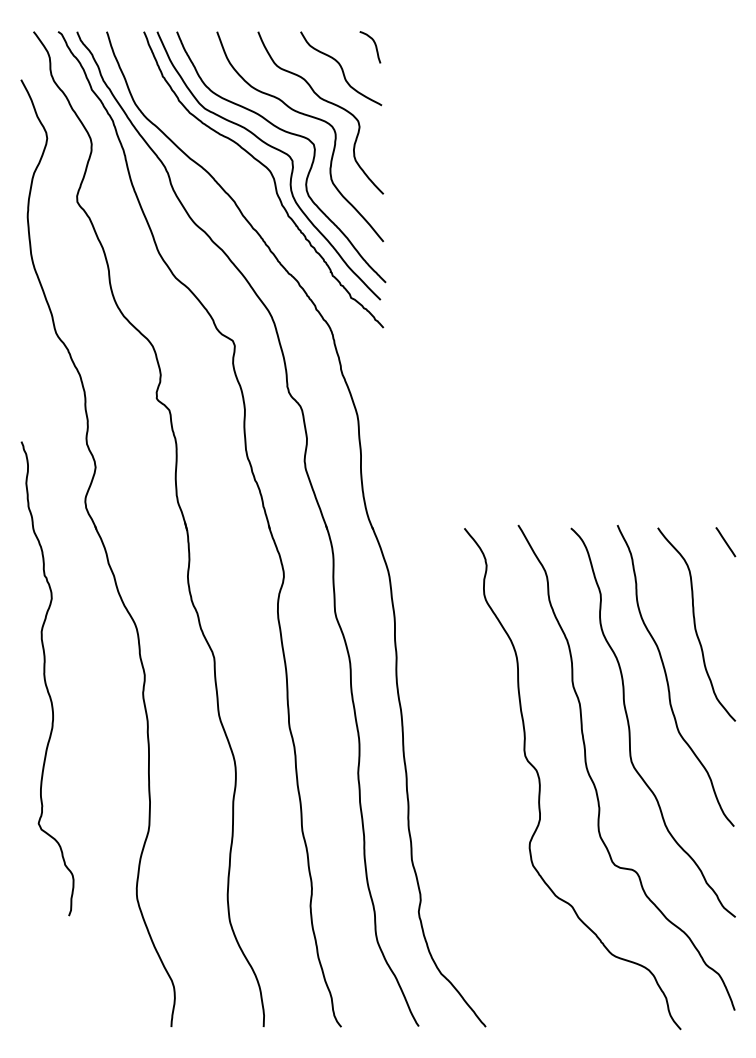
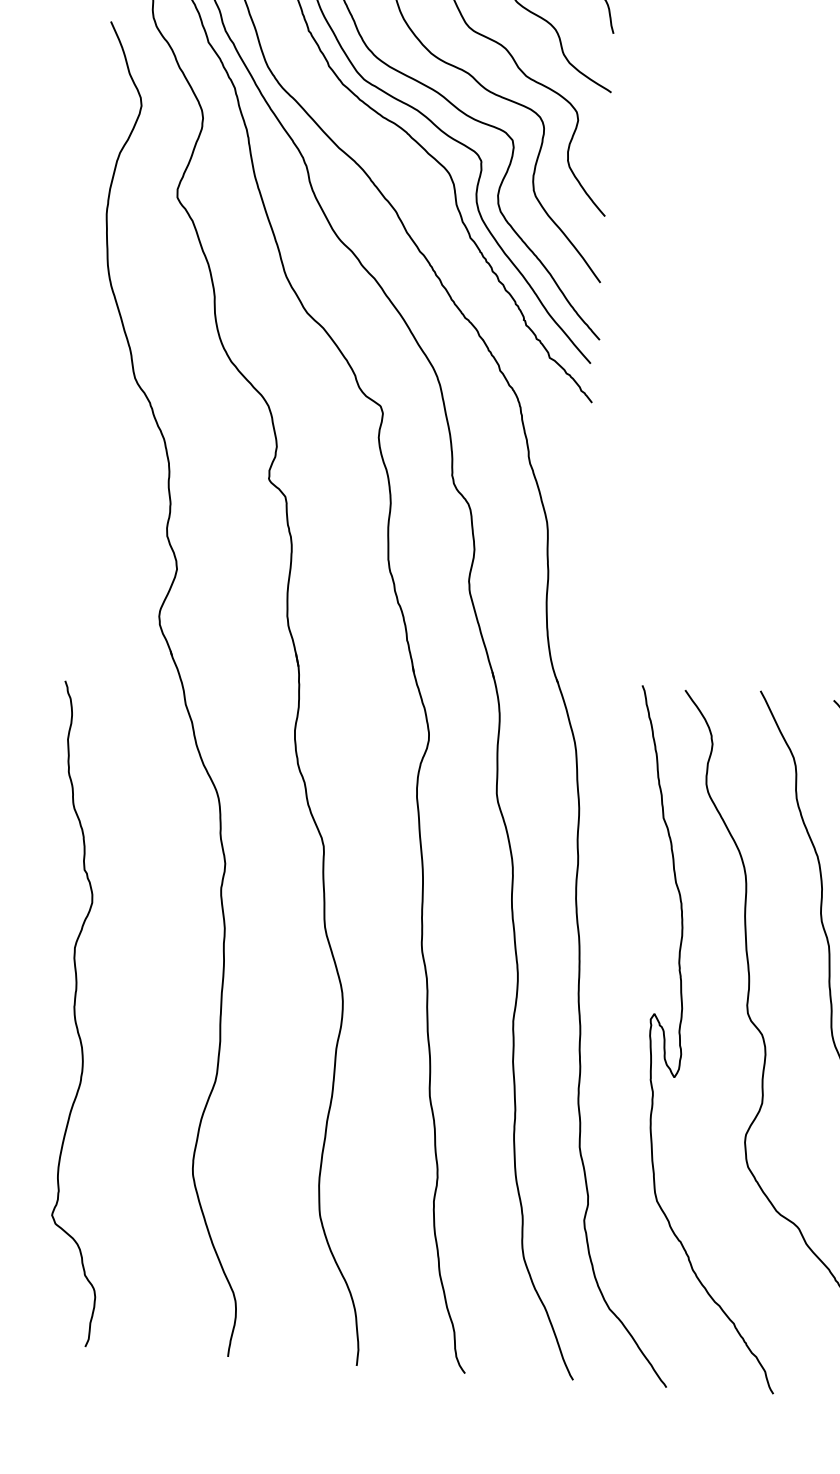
curve: (45, 678) -> (75, 1013), moved
curve: (479, 778) -> (681, 1040), added

